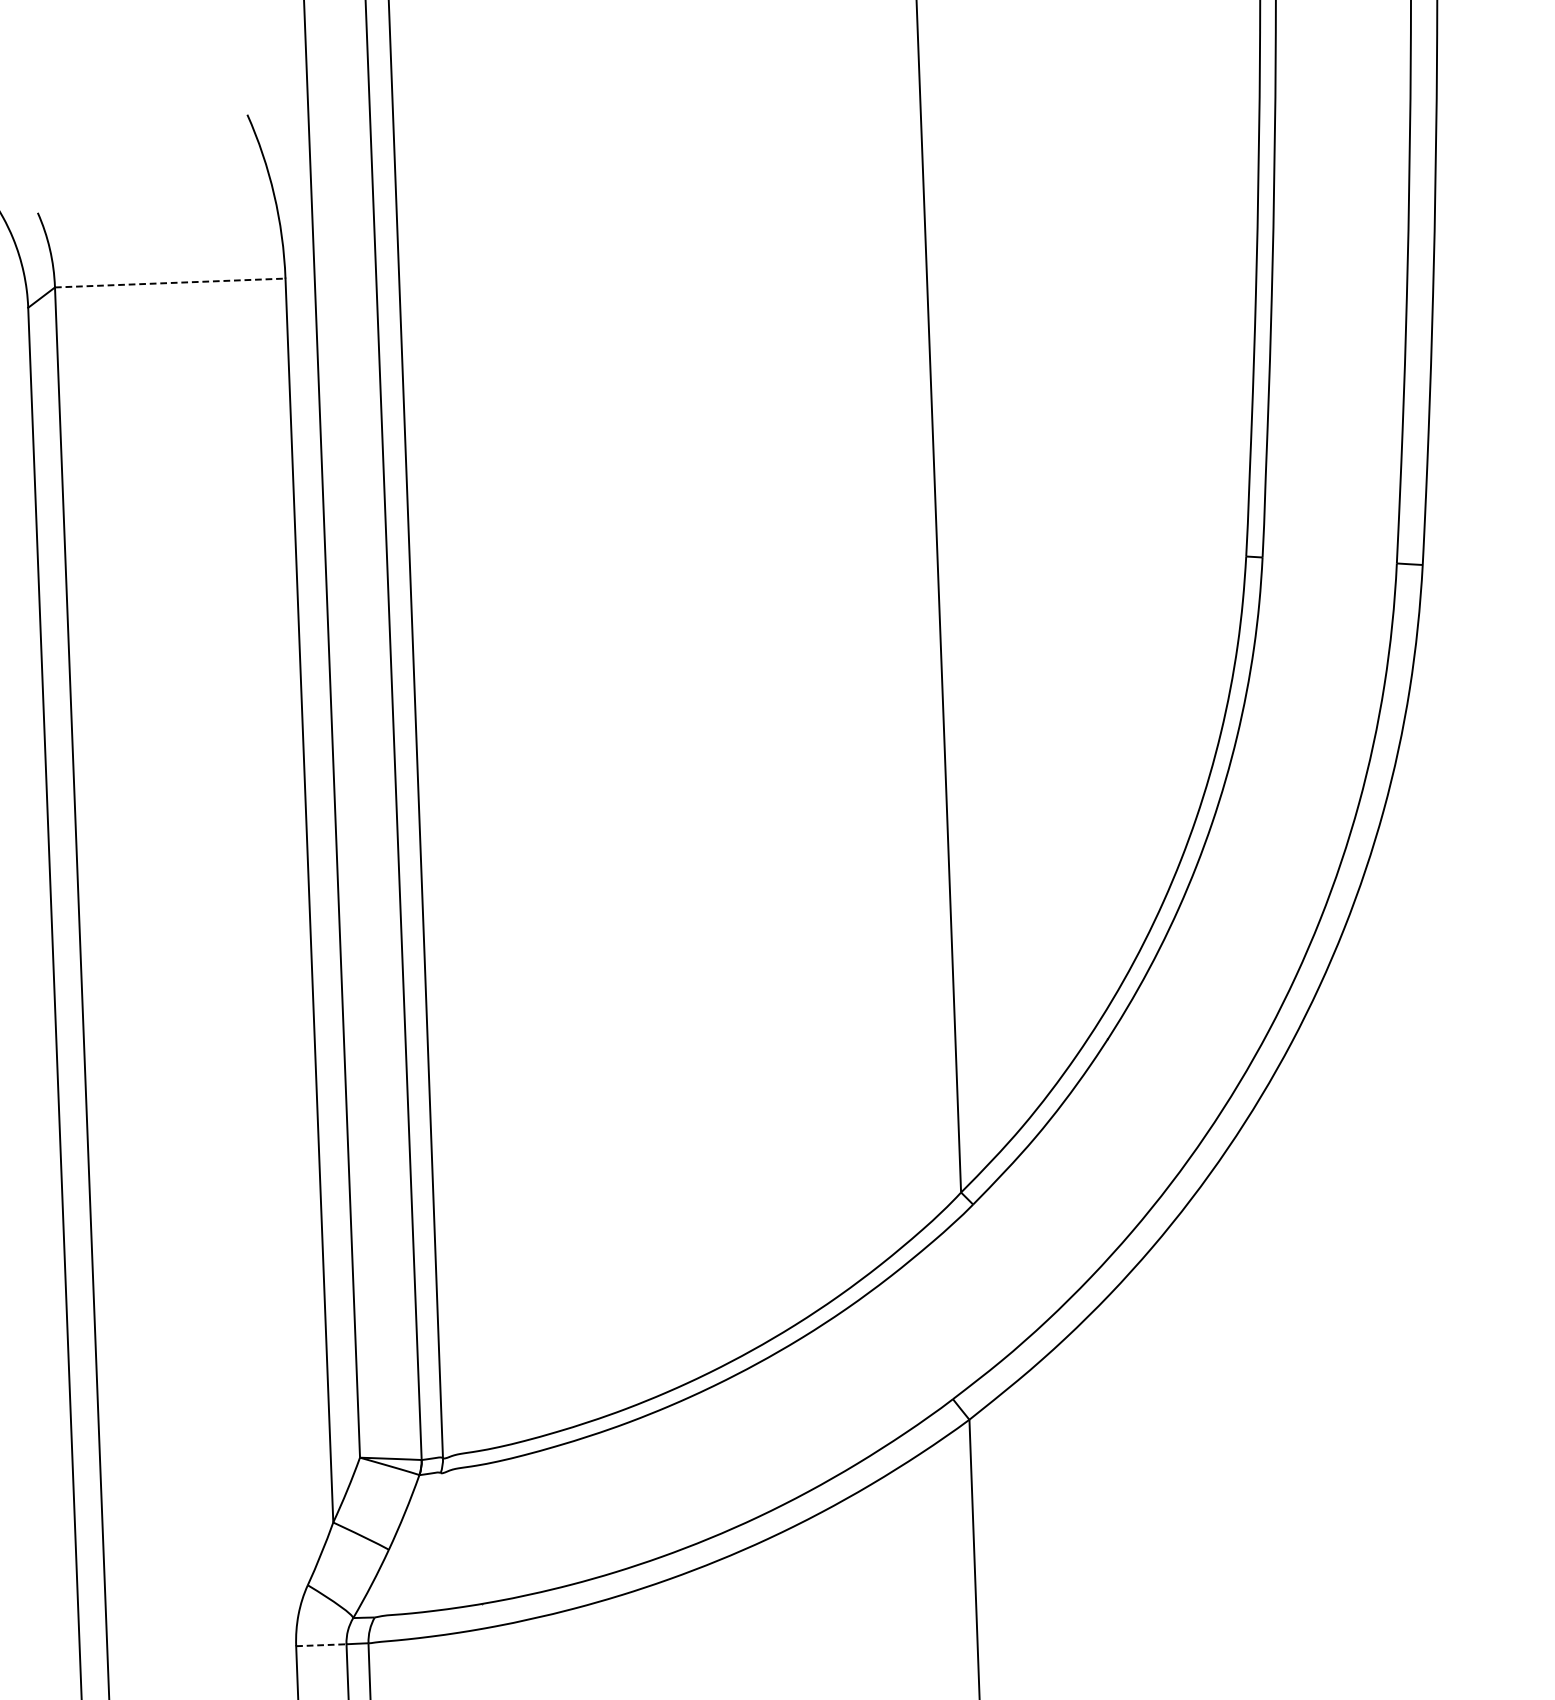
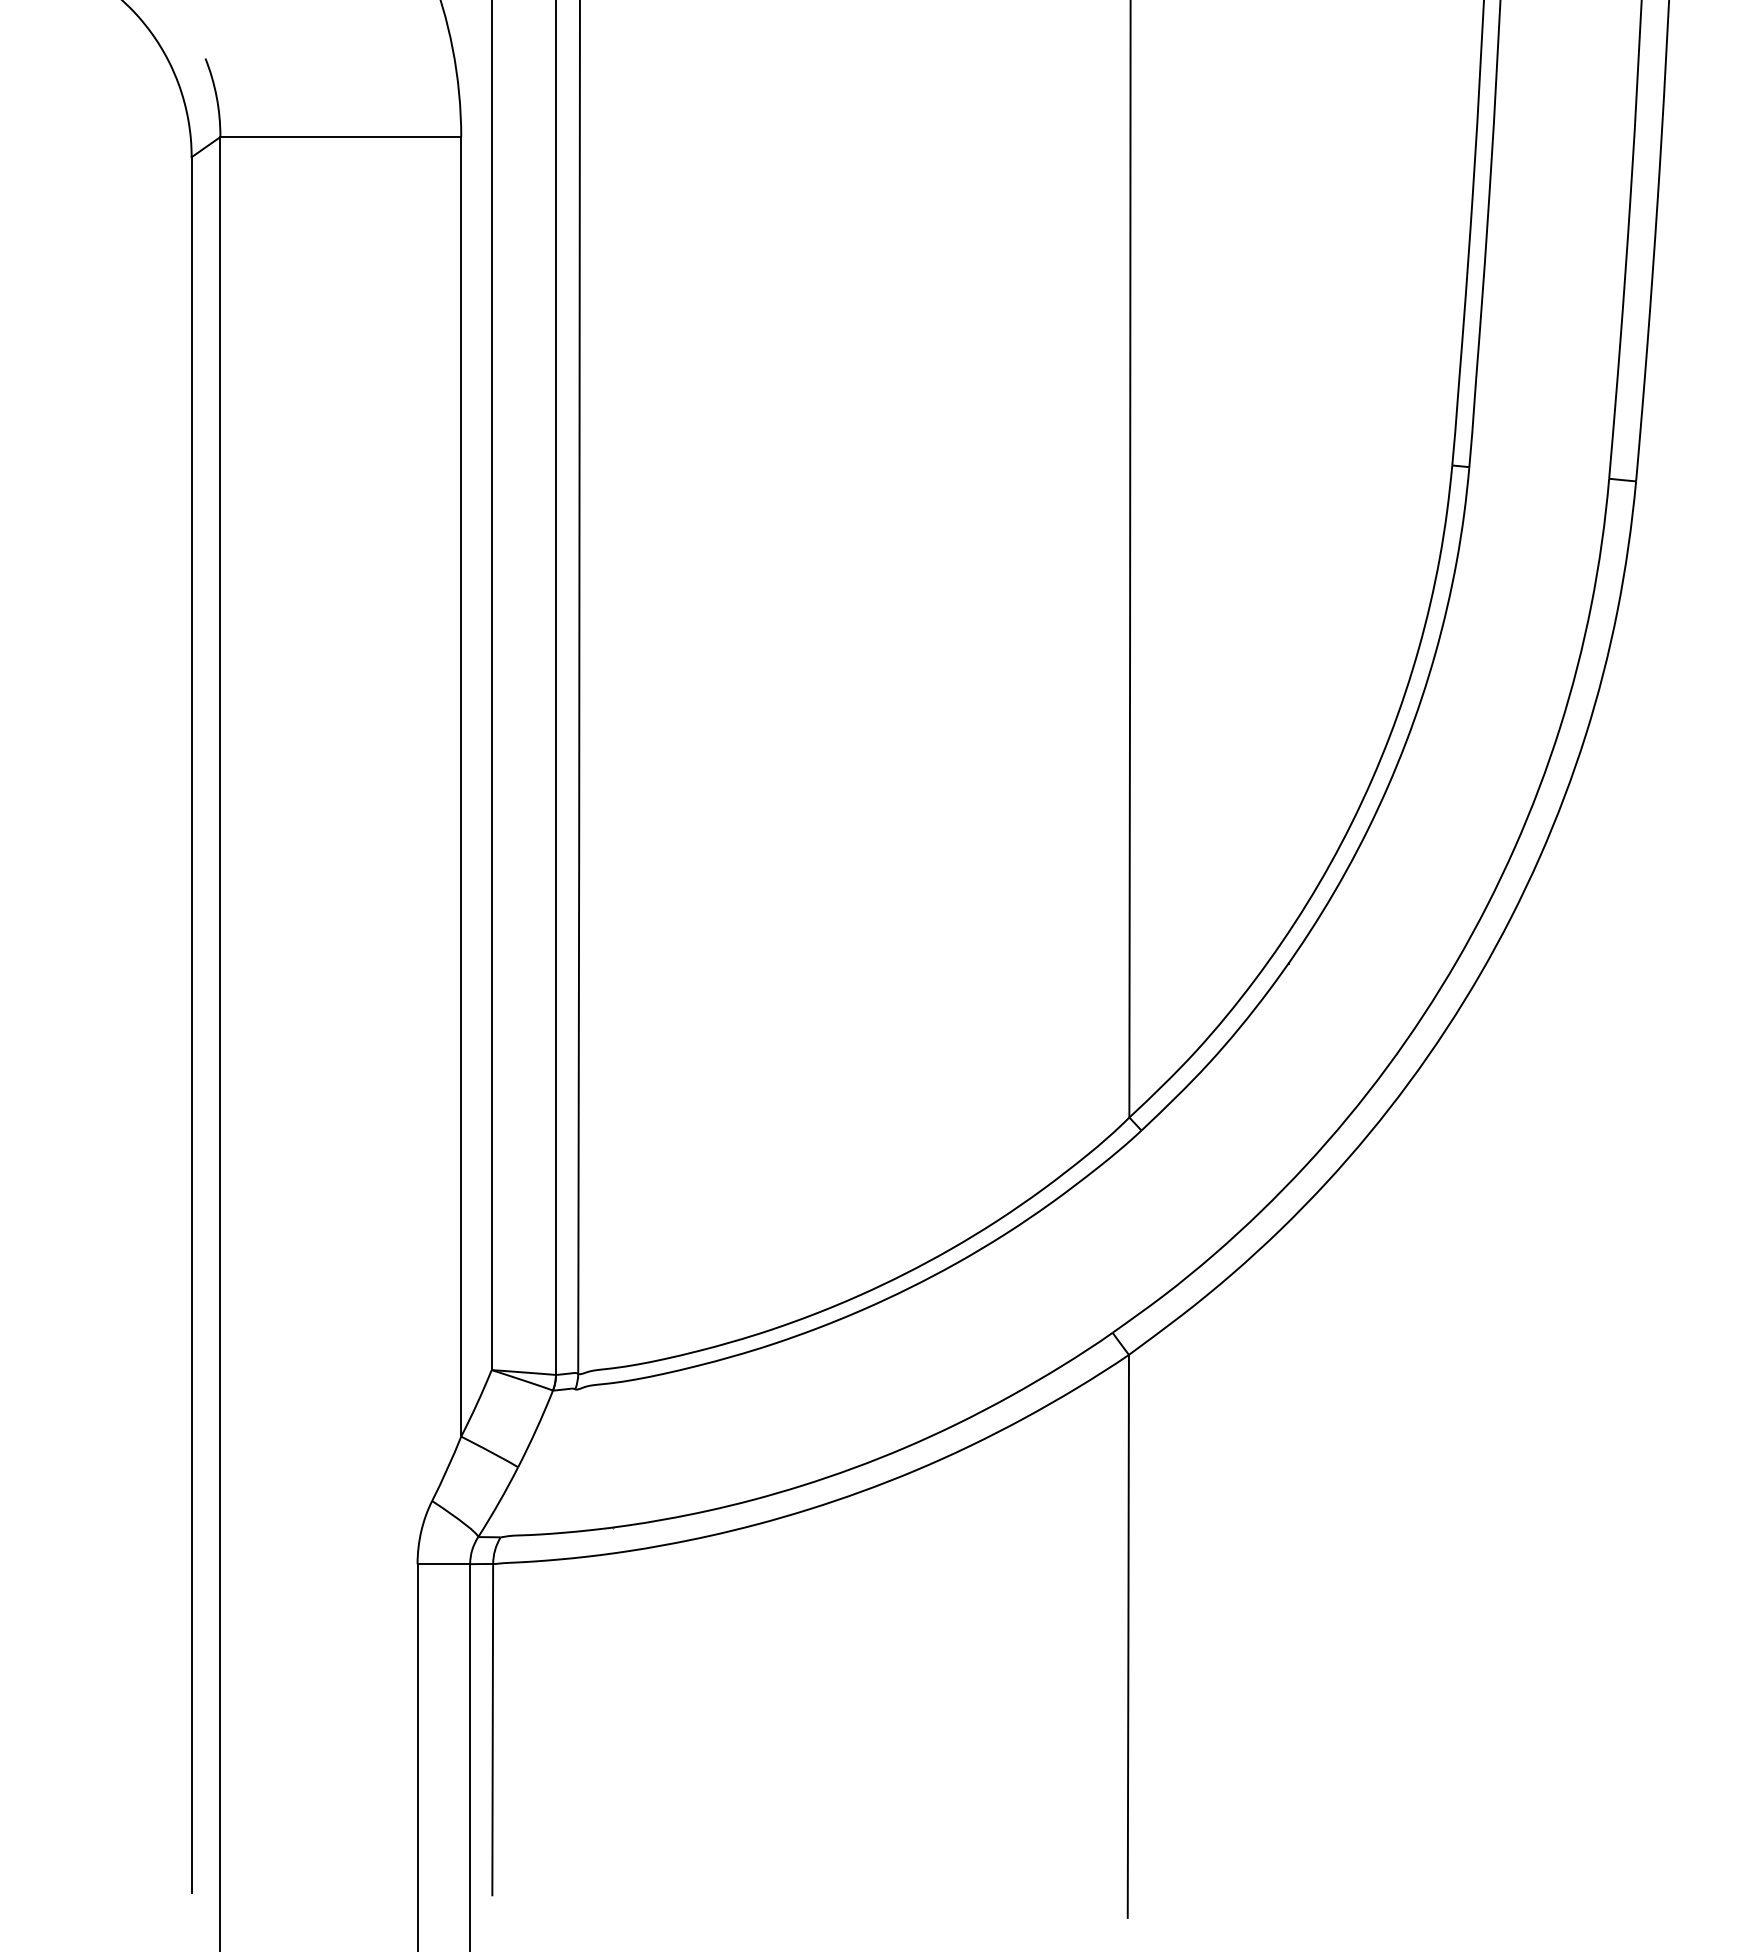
line: (170, 283) -> (341, 137), dashed -> solid
line: (321, 1645) -> (444, 1564), dashed -> solid

